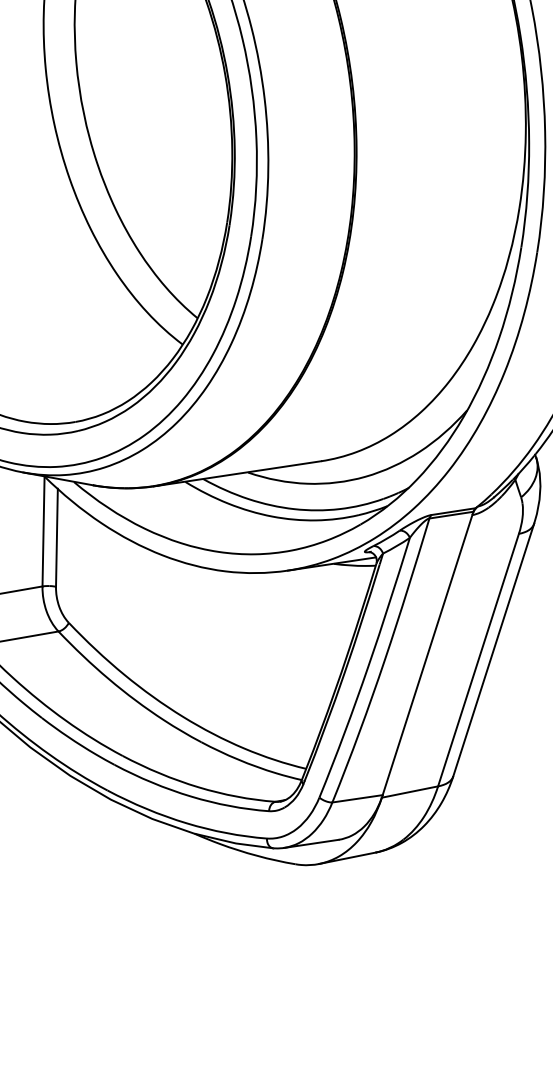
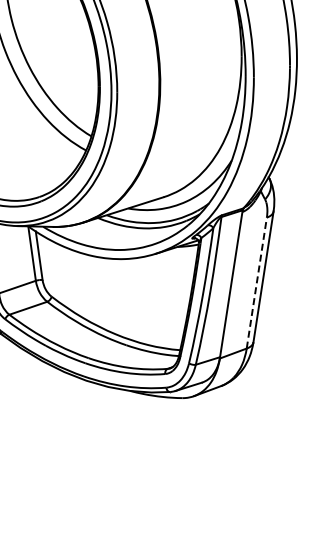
line: (478, 658) -> (256, 282), solid -> dashed

